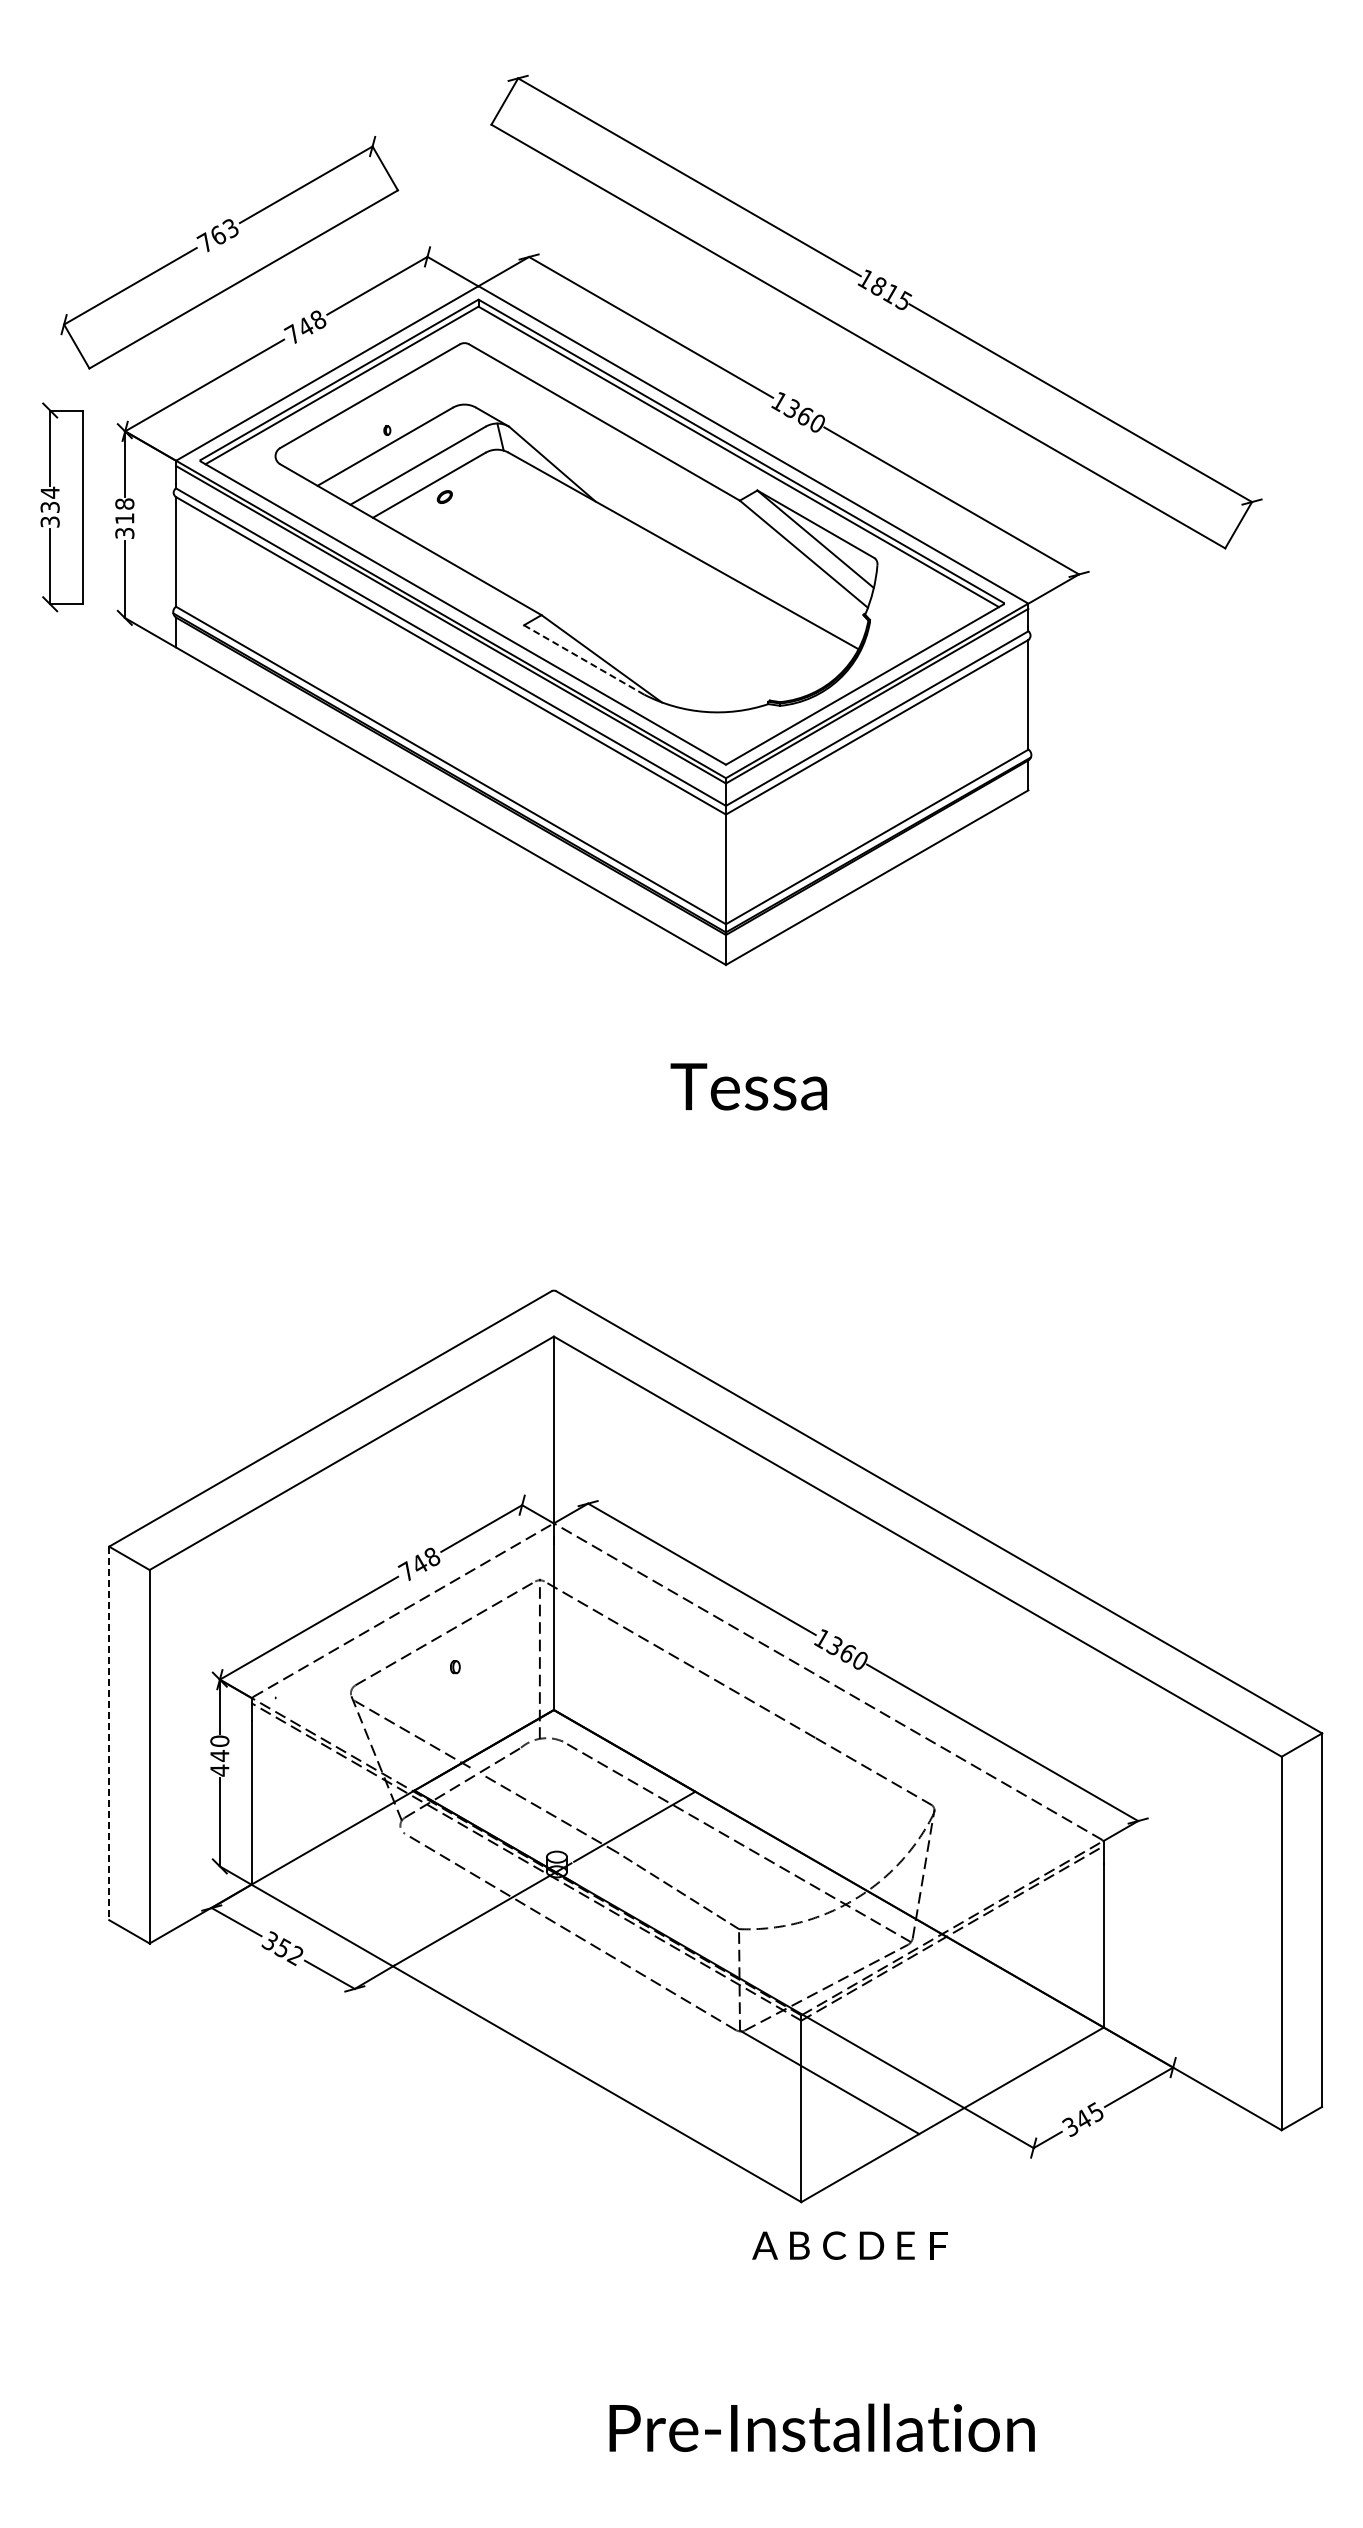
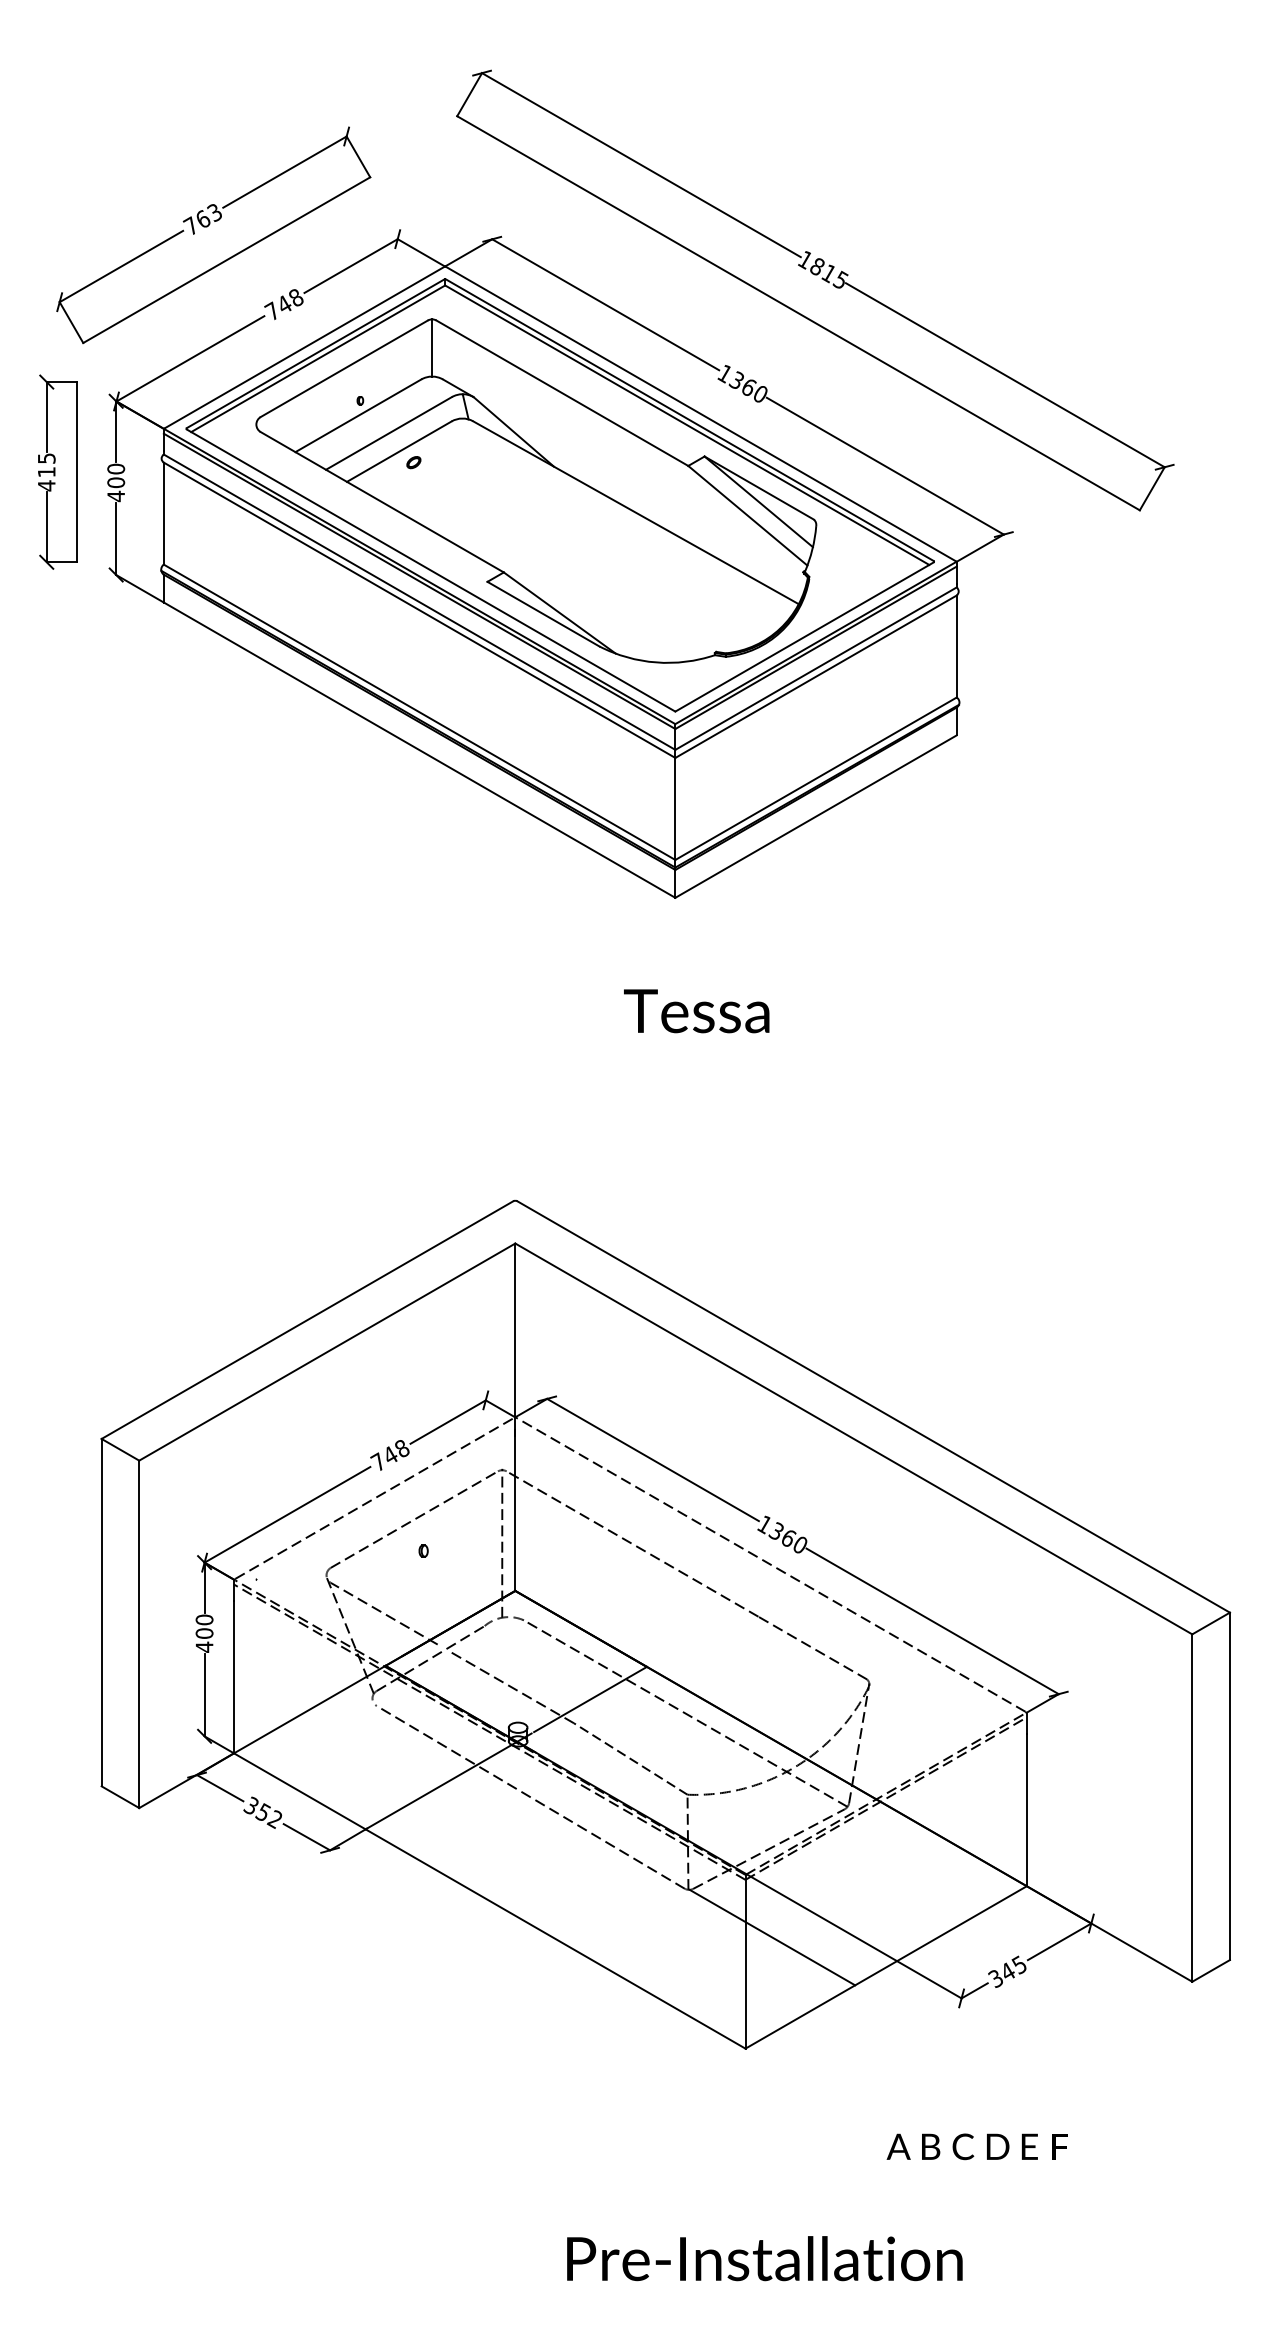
line: (464, 373) -> (432, 347), added
text: (49, 507) -> (46, 472), 334 -> 415
text: (124, 518) -> (115, 482), 318 -> 400
line: (583, 659) -> (542, 613), dashed -> solid
line: (109, 1733) -> (101, 1612), dashed -> solid
text: (219, 1755) -> (204, 1633), 440 -> 400
text: (849, 2245) -> (977, 2146), moved

